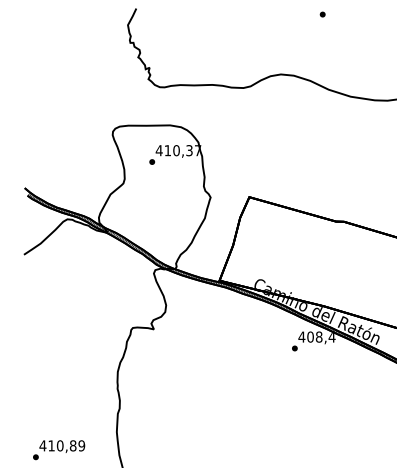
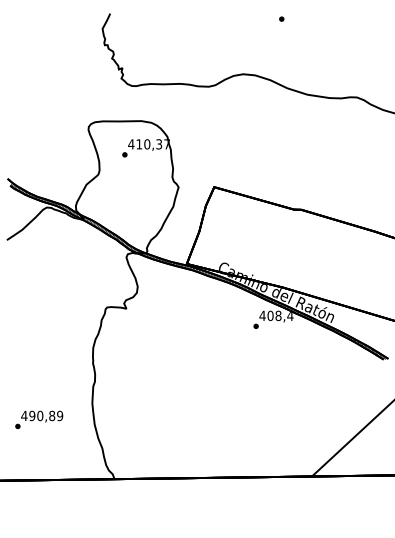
text: (51, 445) -> (32, 415), 410,89 -> 490,89

